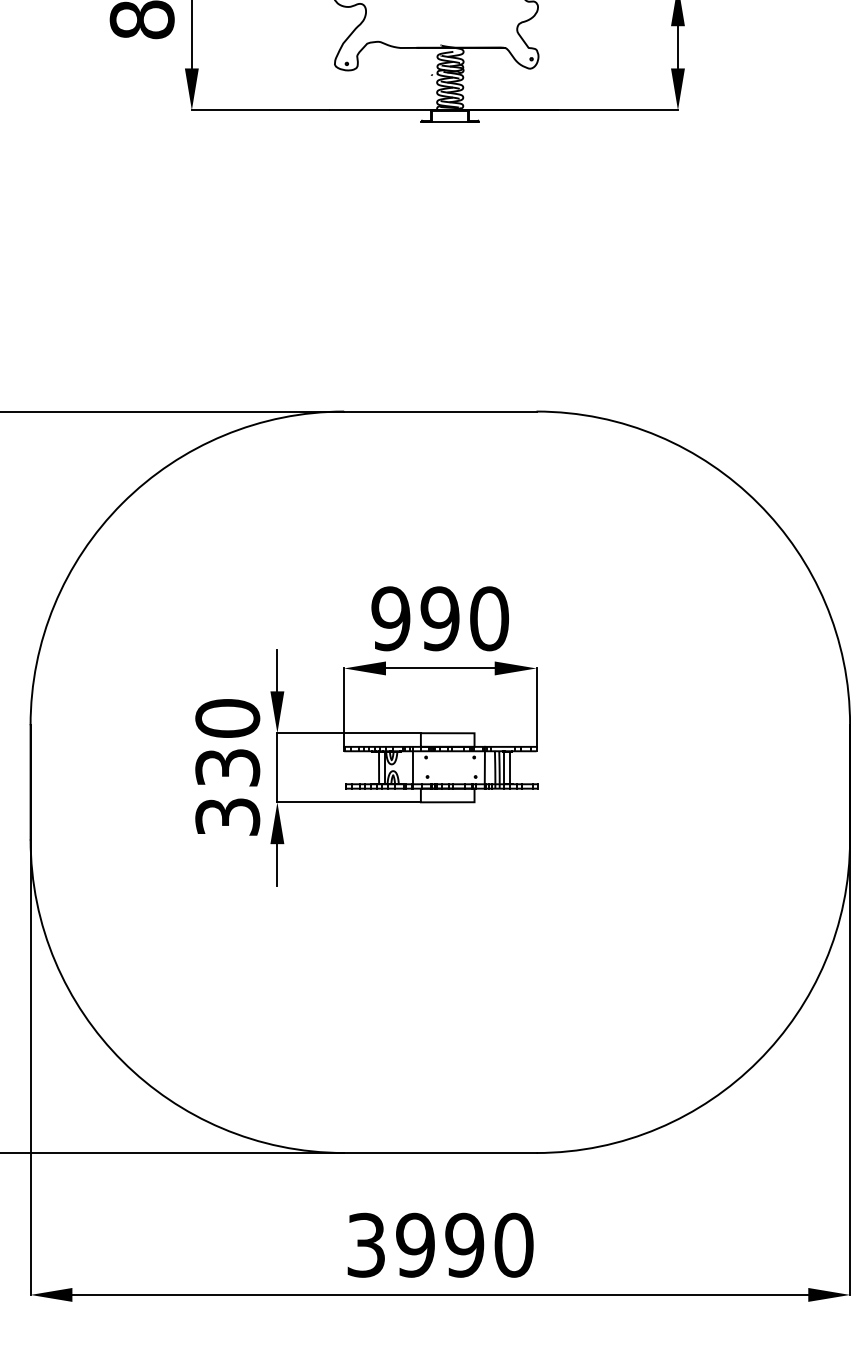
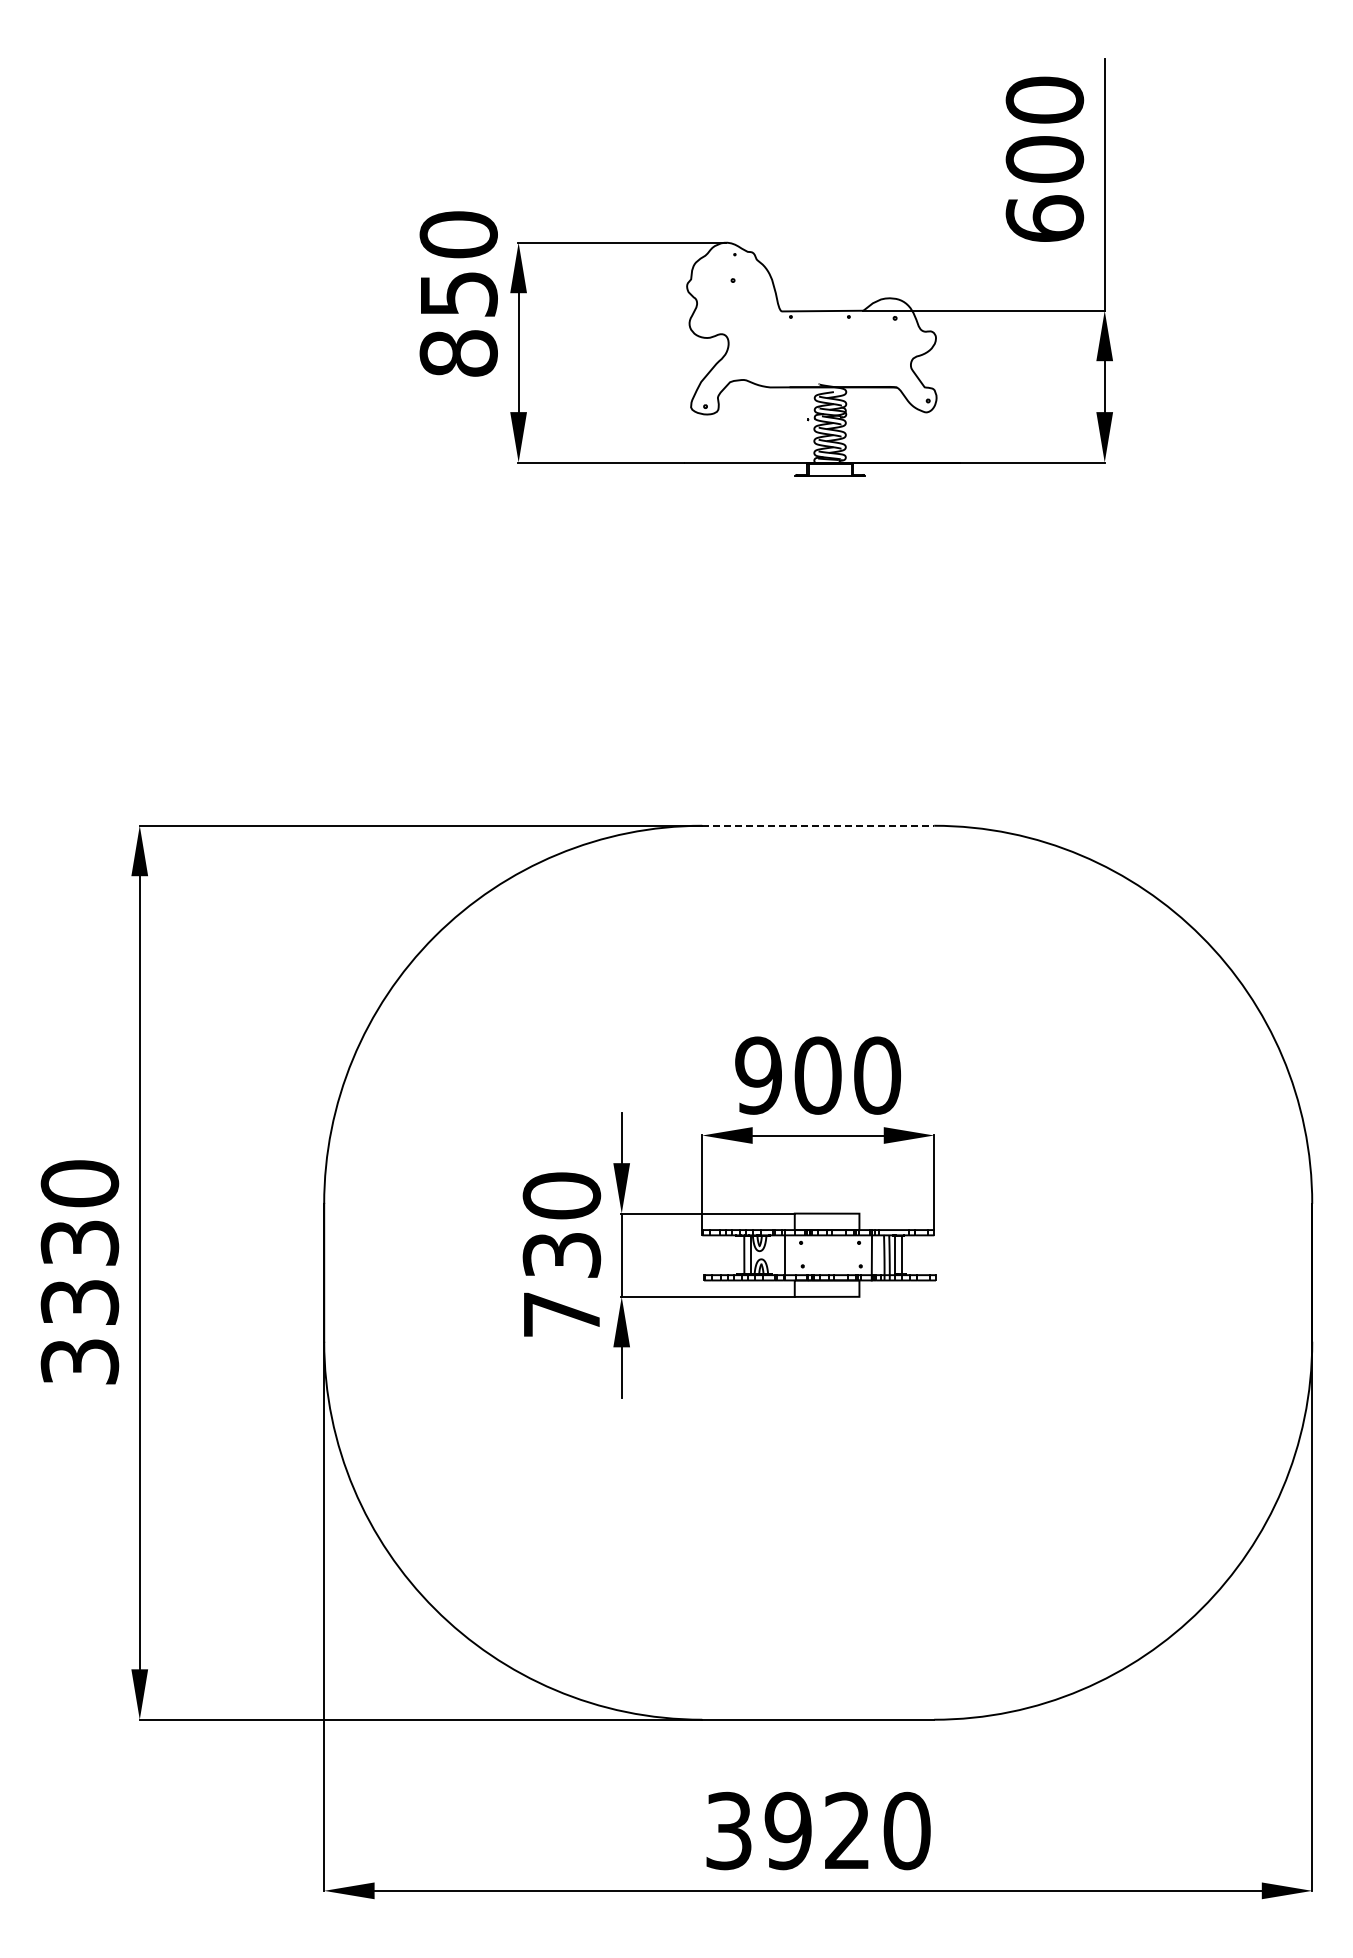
line: (440, 411) -> (818, 825), solid -> dashed
text: (439, 618) -> (817, 1075), 990 -> 900
text: (227, 816) -> (561, 1314), 330 -> 730
text: (464, 1244) -> (847, 1830), 3990 -> 3920

